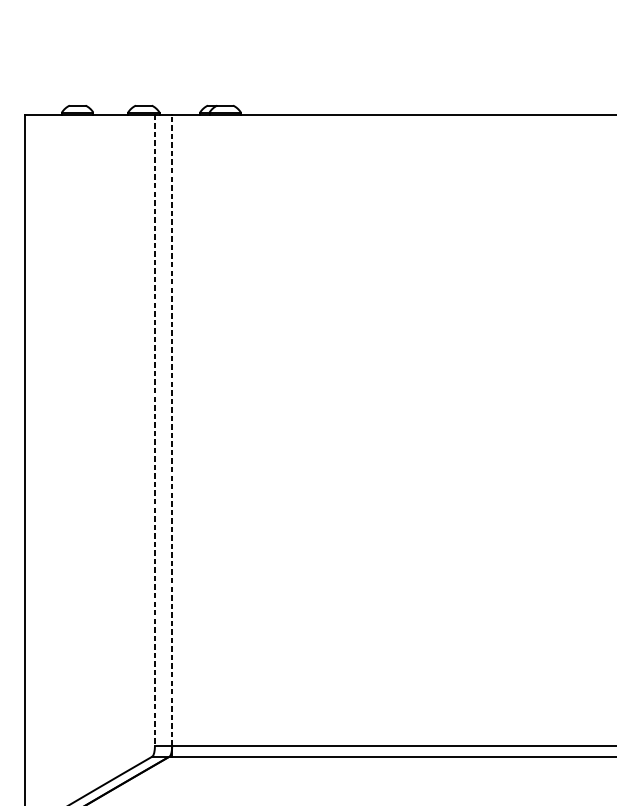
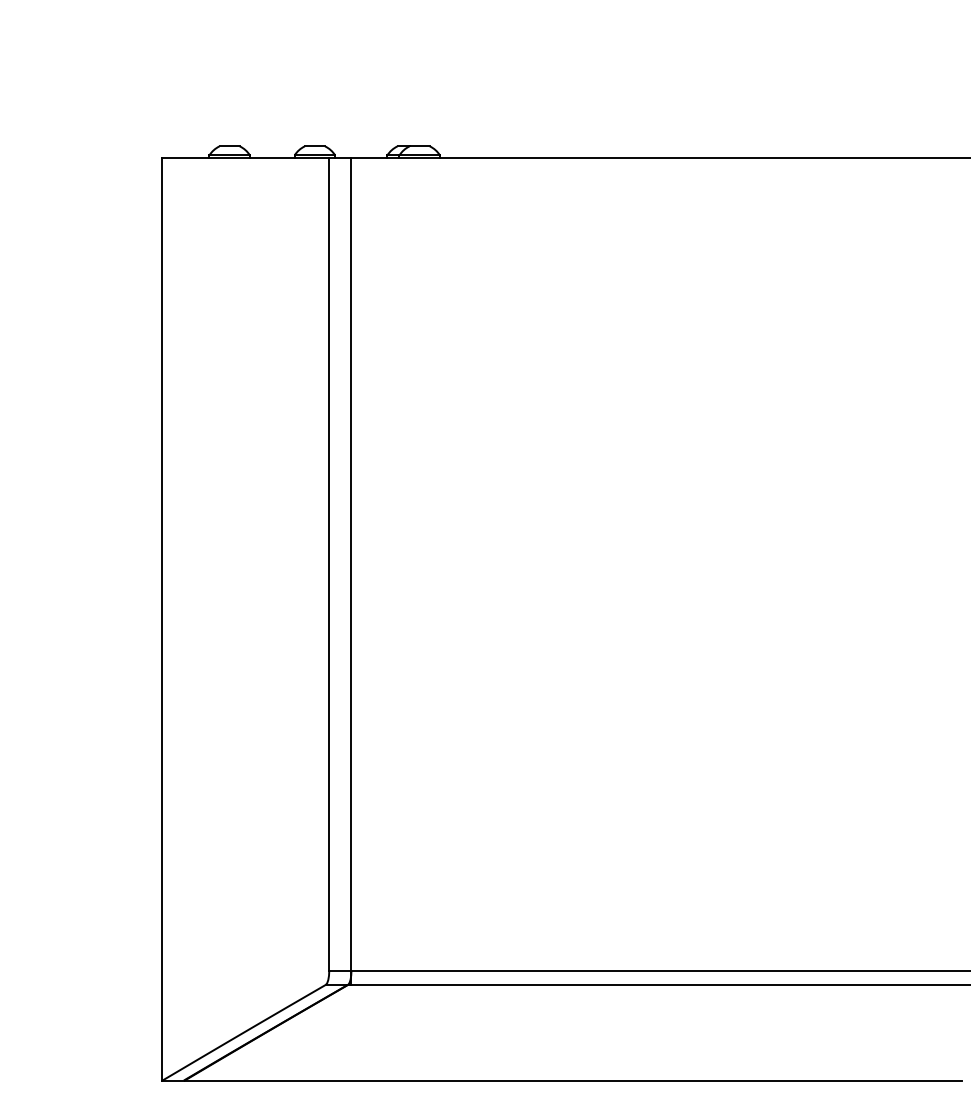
line: (172, 429) -> (351, 563), dashed -> solid
line: (155, 430) -> (329, 564), dashed -> solid

